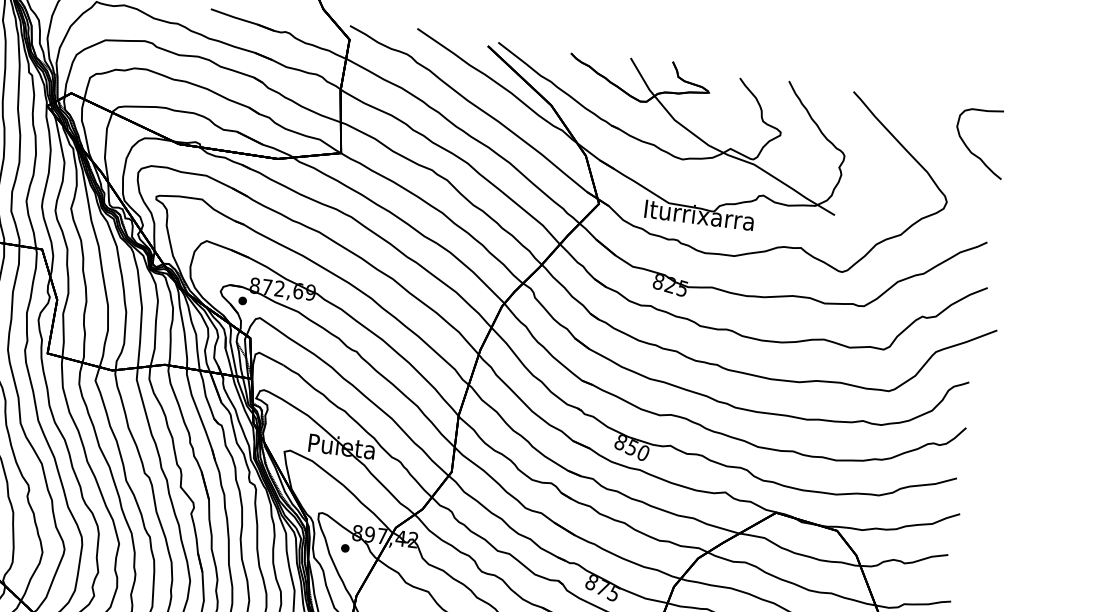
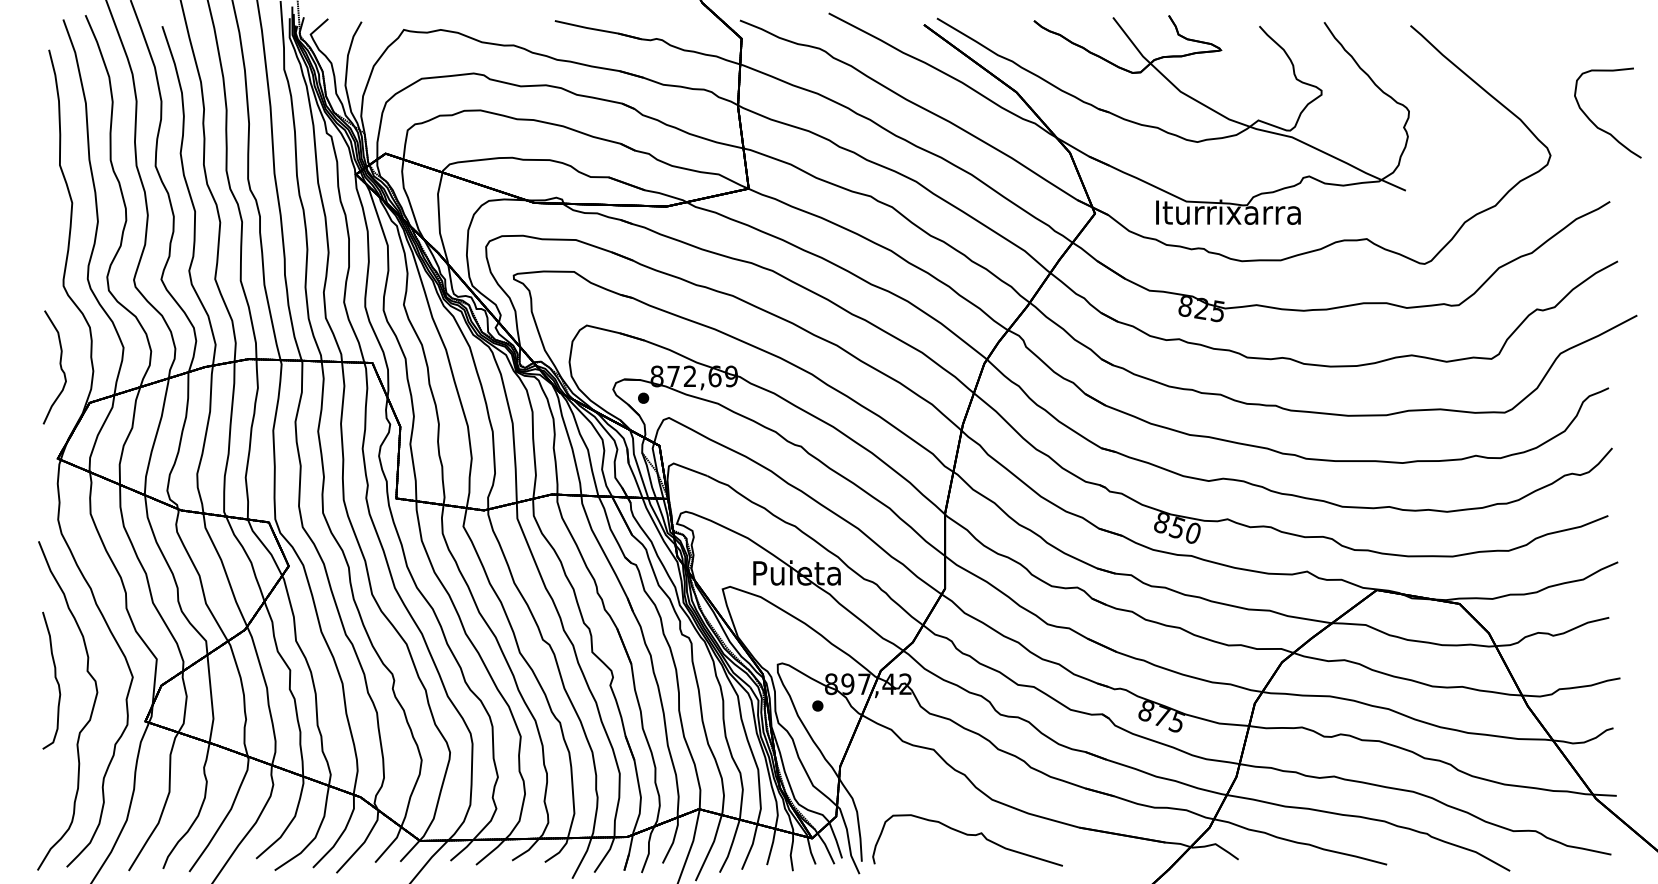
curve: (969, 150) -> (1595, 124), moved

